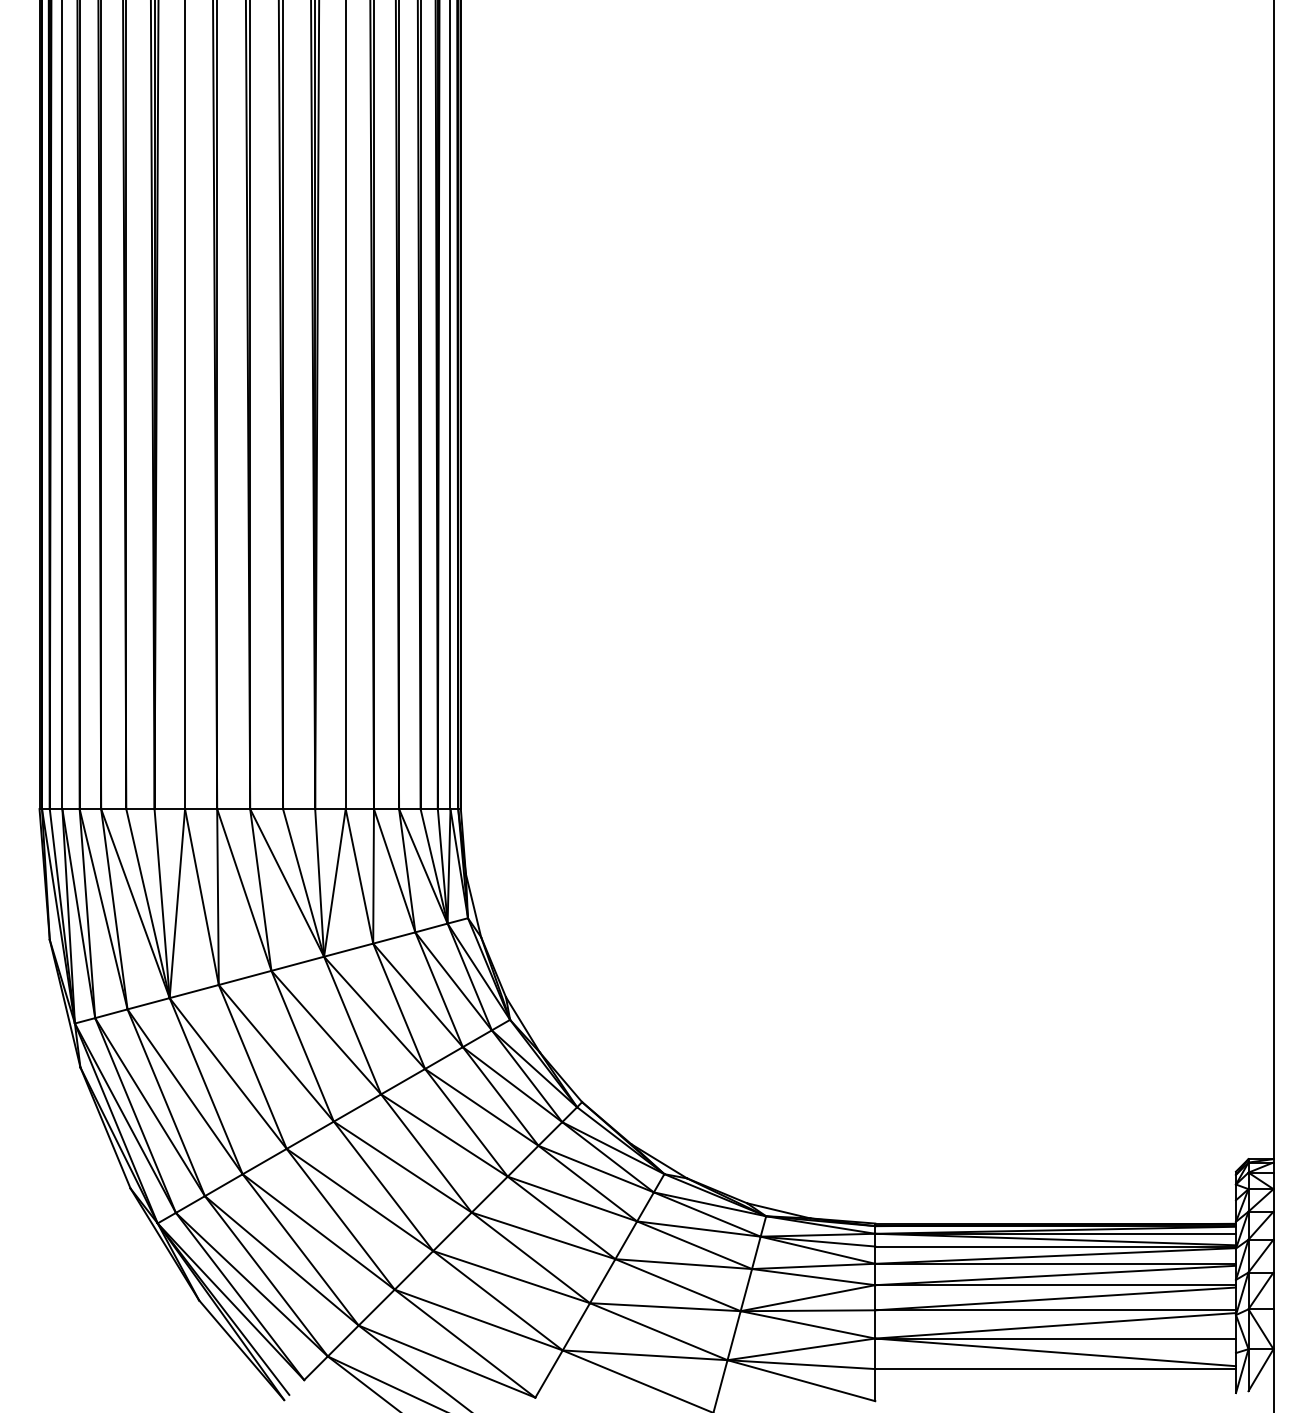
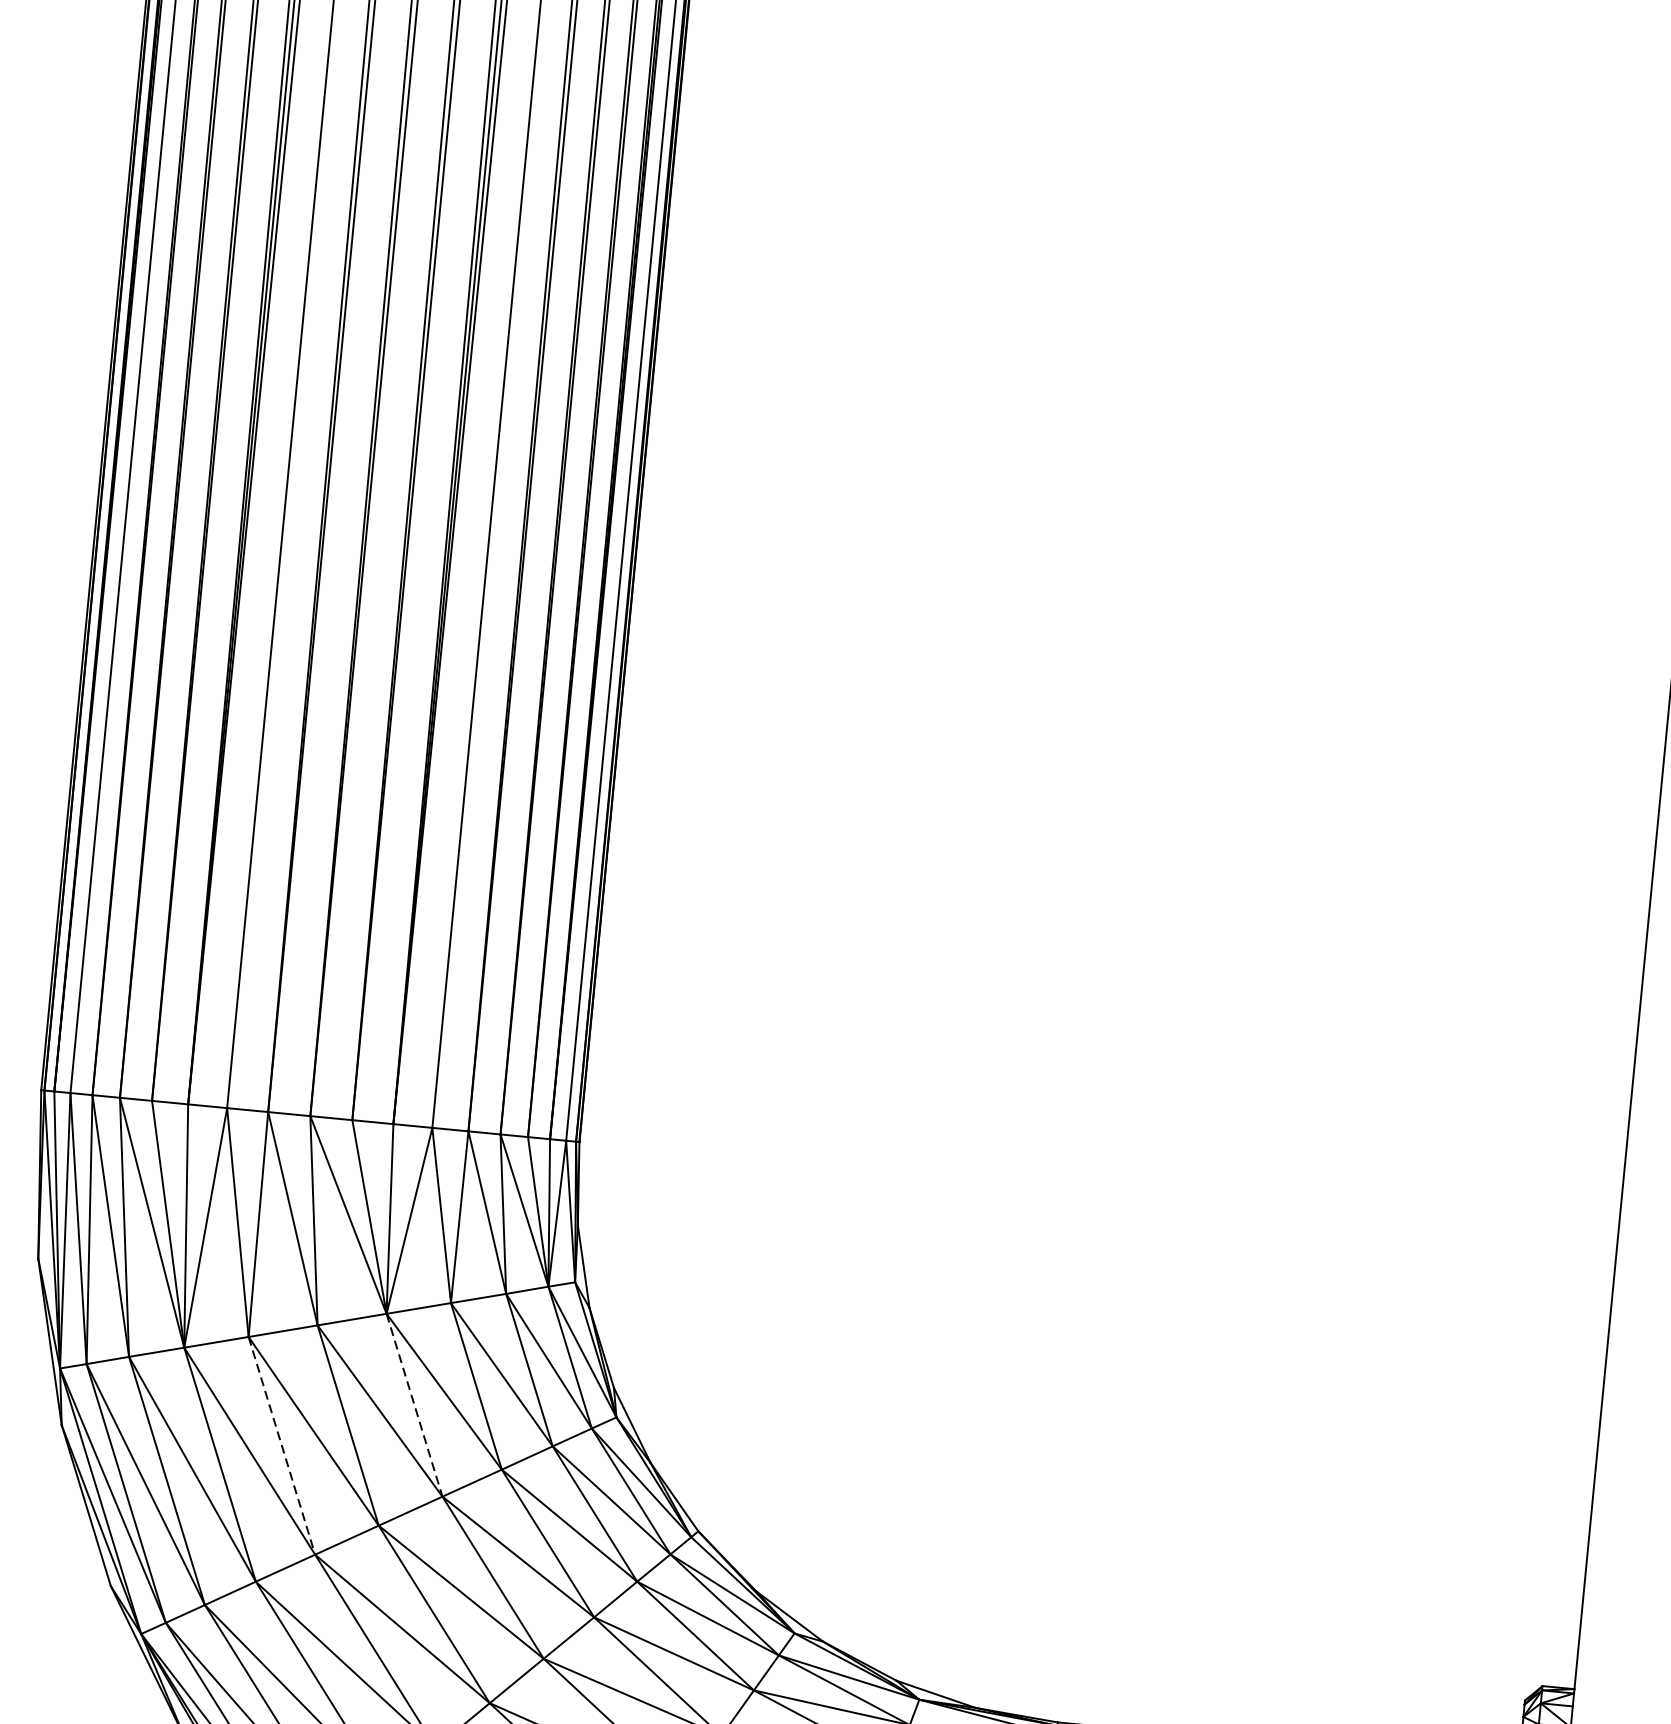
line: (352, 1026) -> (414, 1406), solid -> dashed
line: (252, 1066) -> (281, 1445), solid -> dashed

